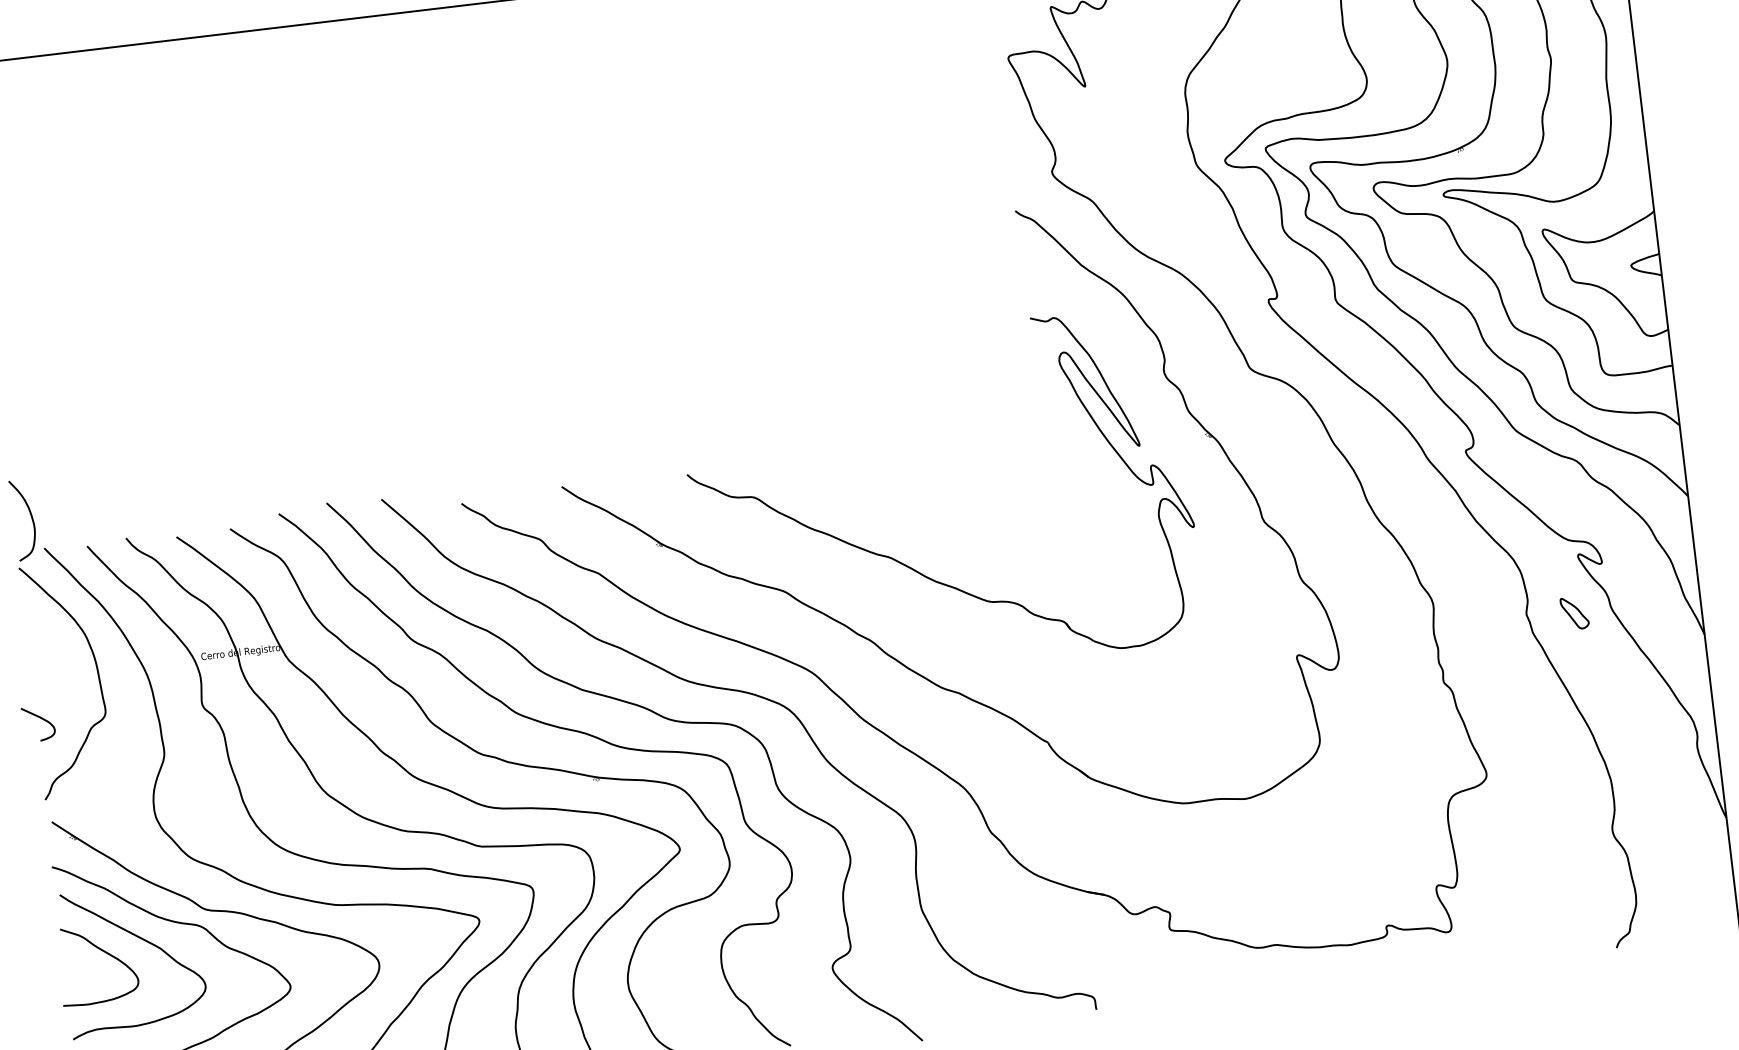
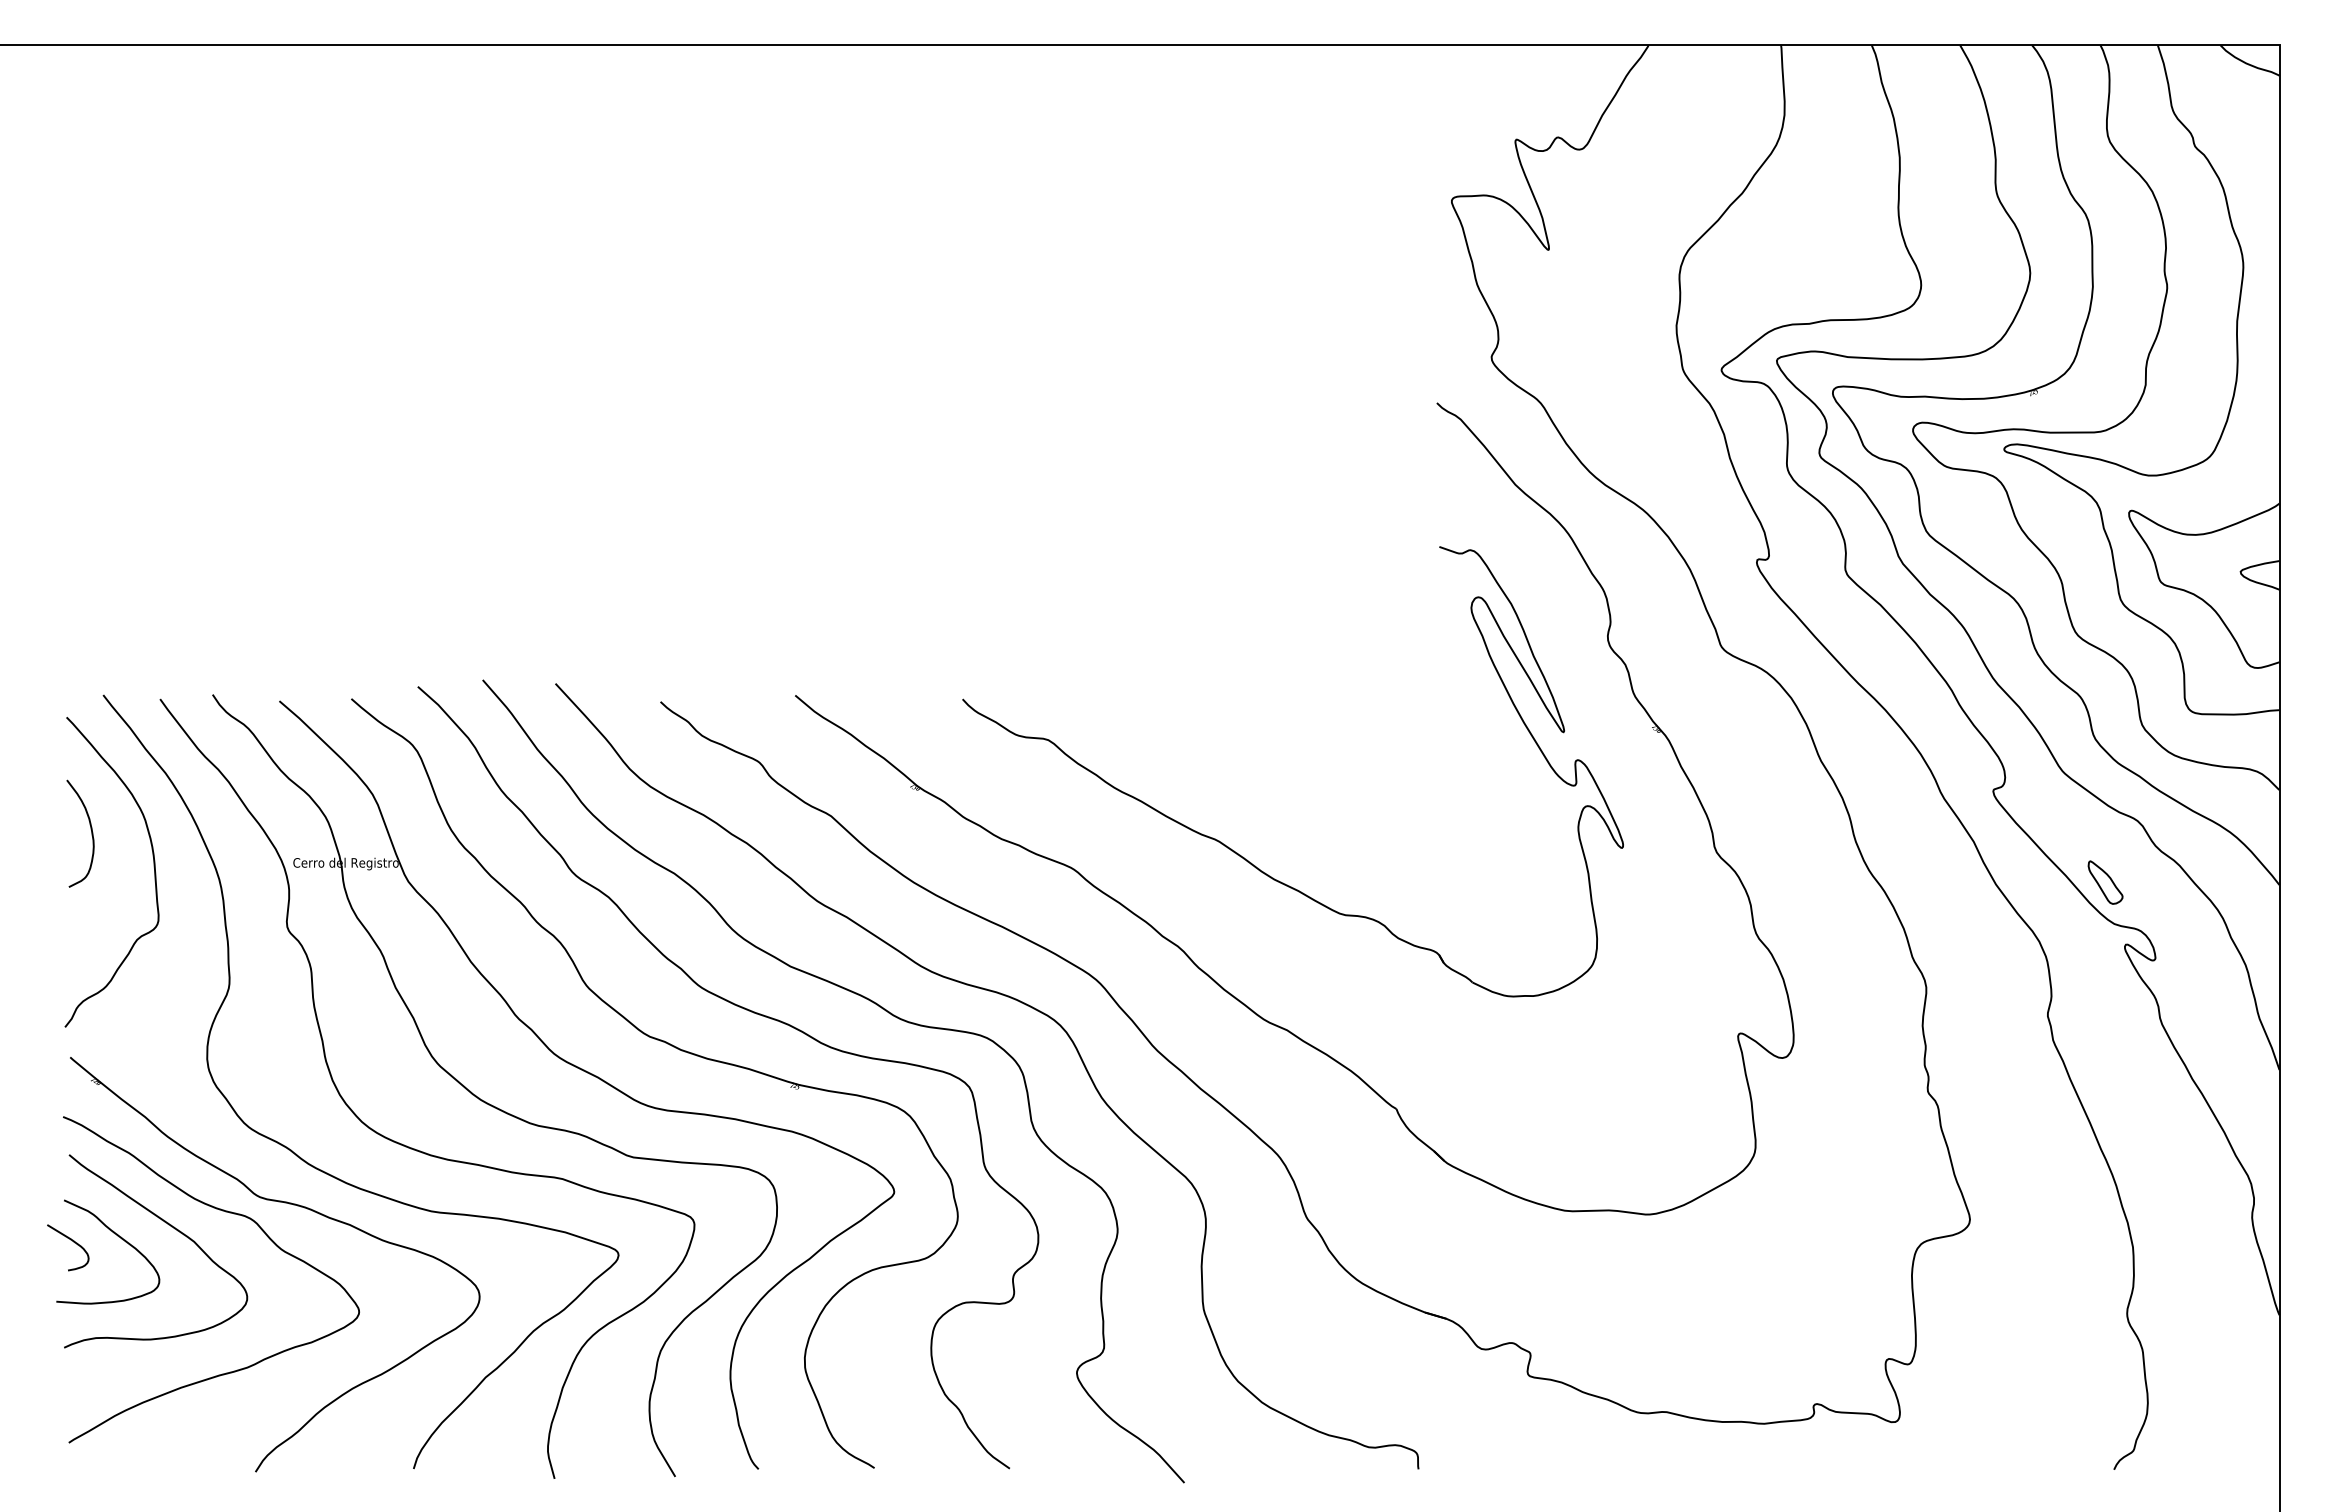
curve: (30, 516) -> (90, 829), moved
part: (1574, 613) -> (2105, 882), moved
curve: (42, 719) -> (73, 1242), moved

